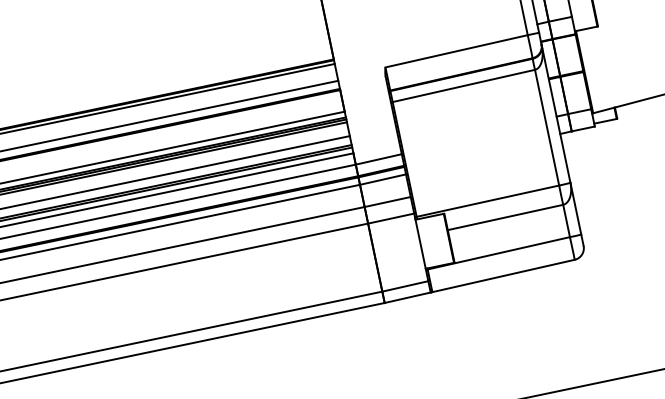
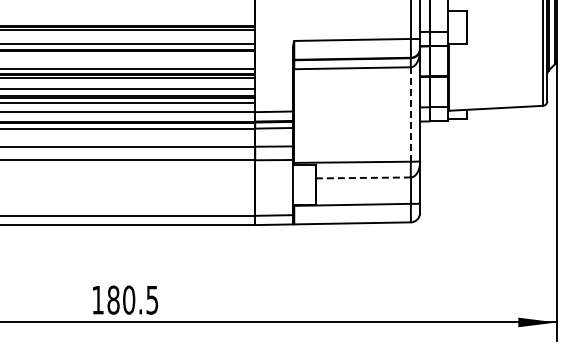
line: (546, 127) -> (410, 114), solid -> dashed
line: (503, 217) -> (362, 177), solid -> dashed

